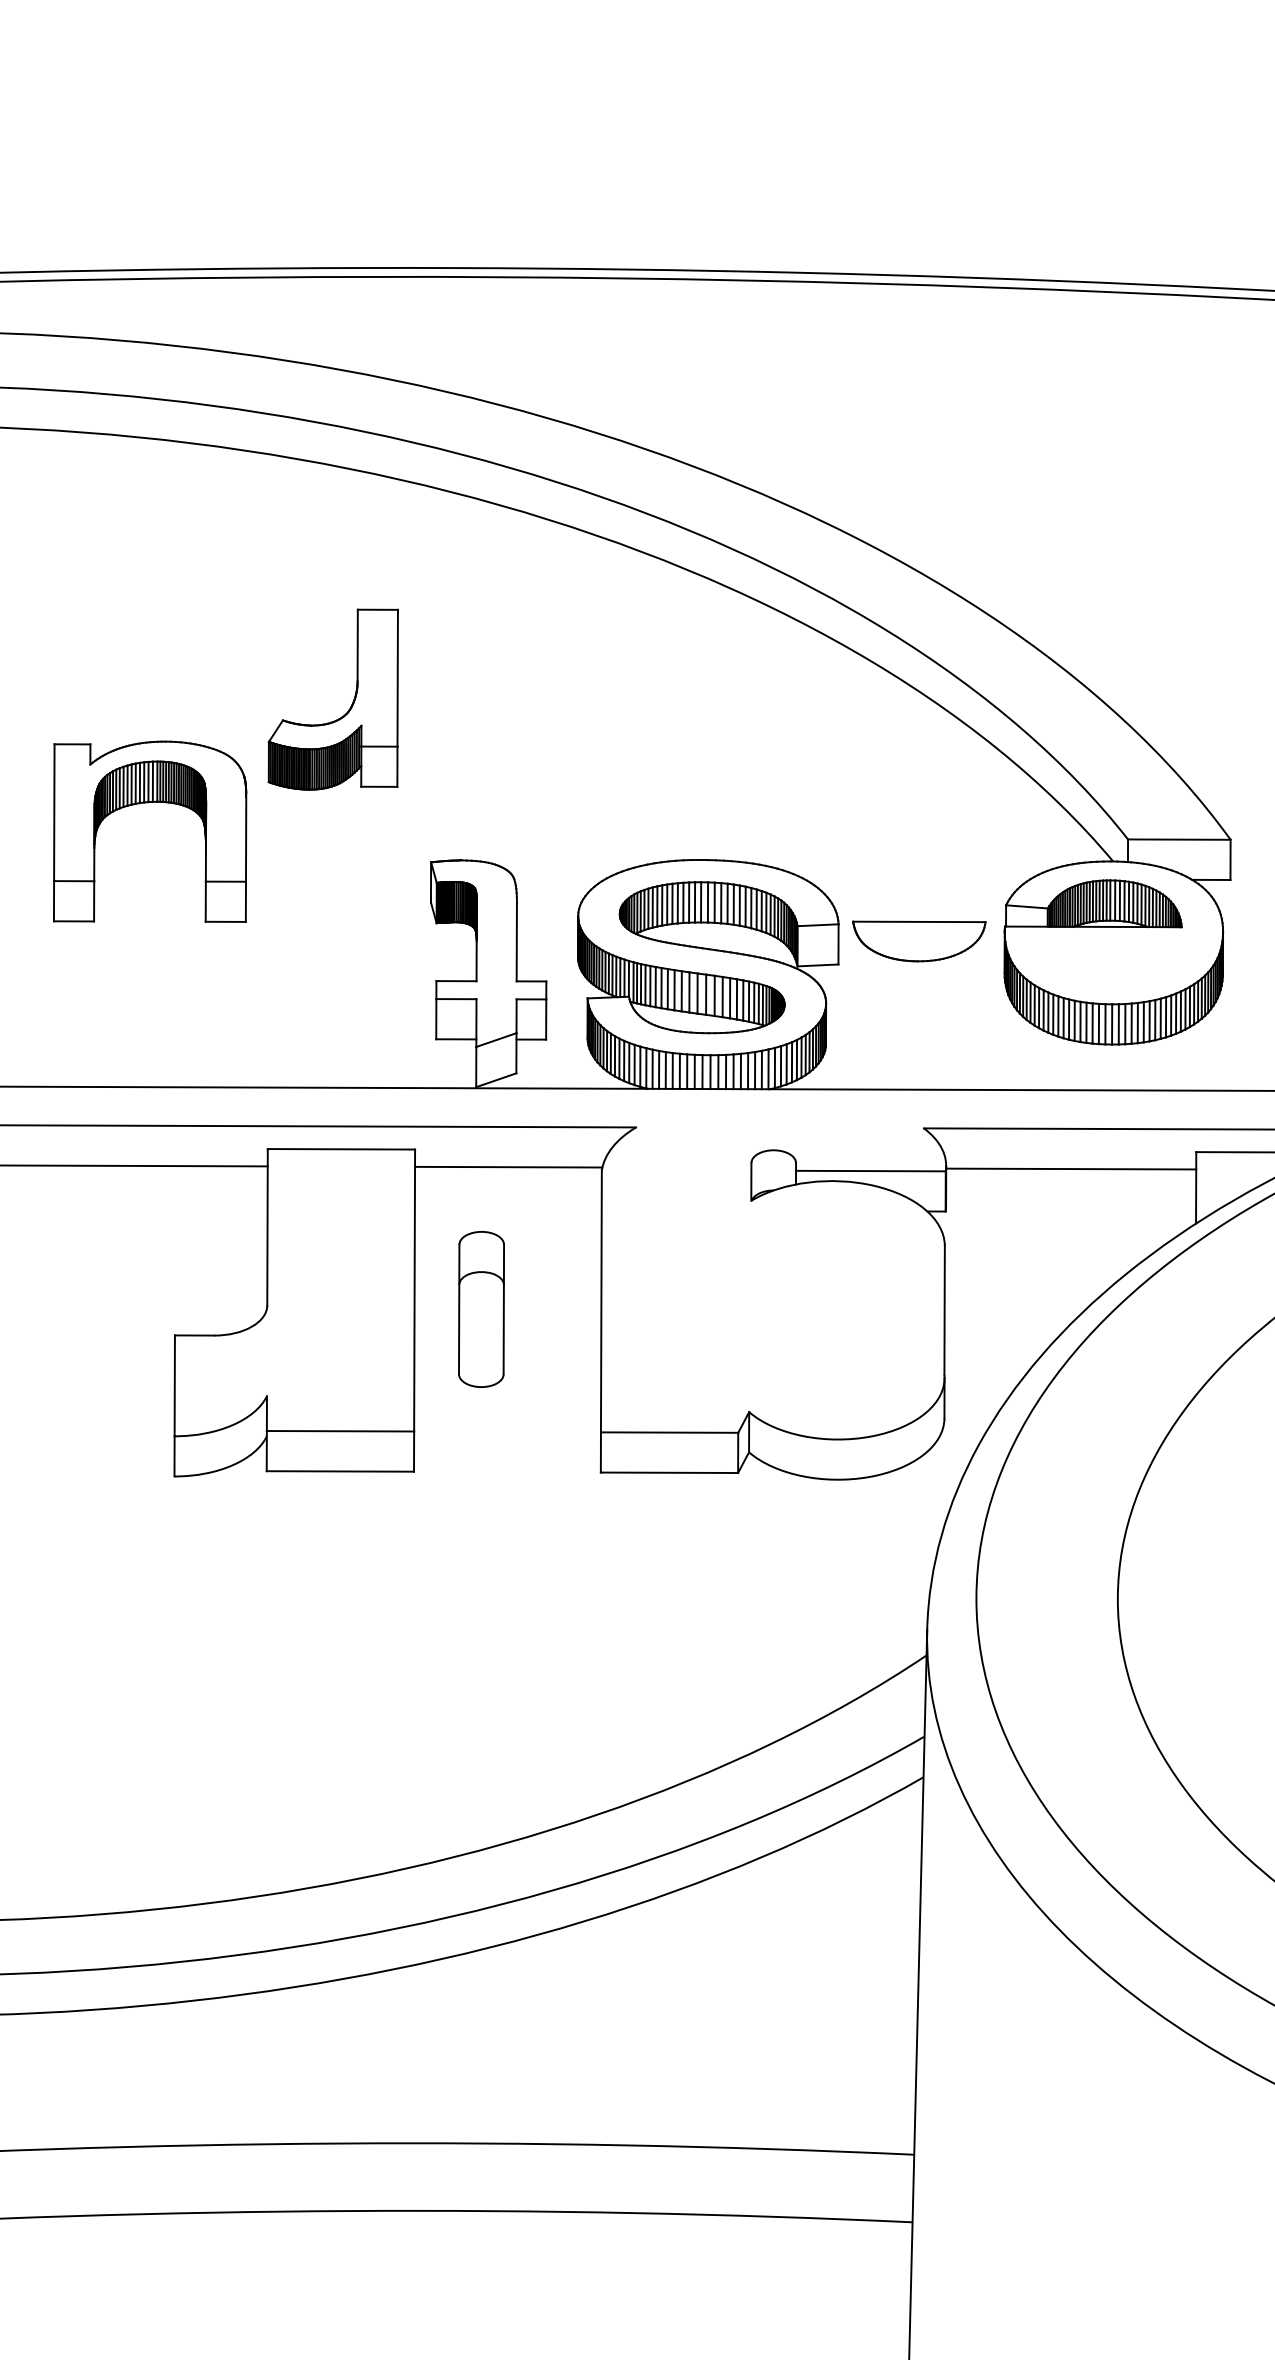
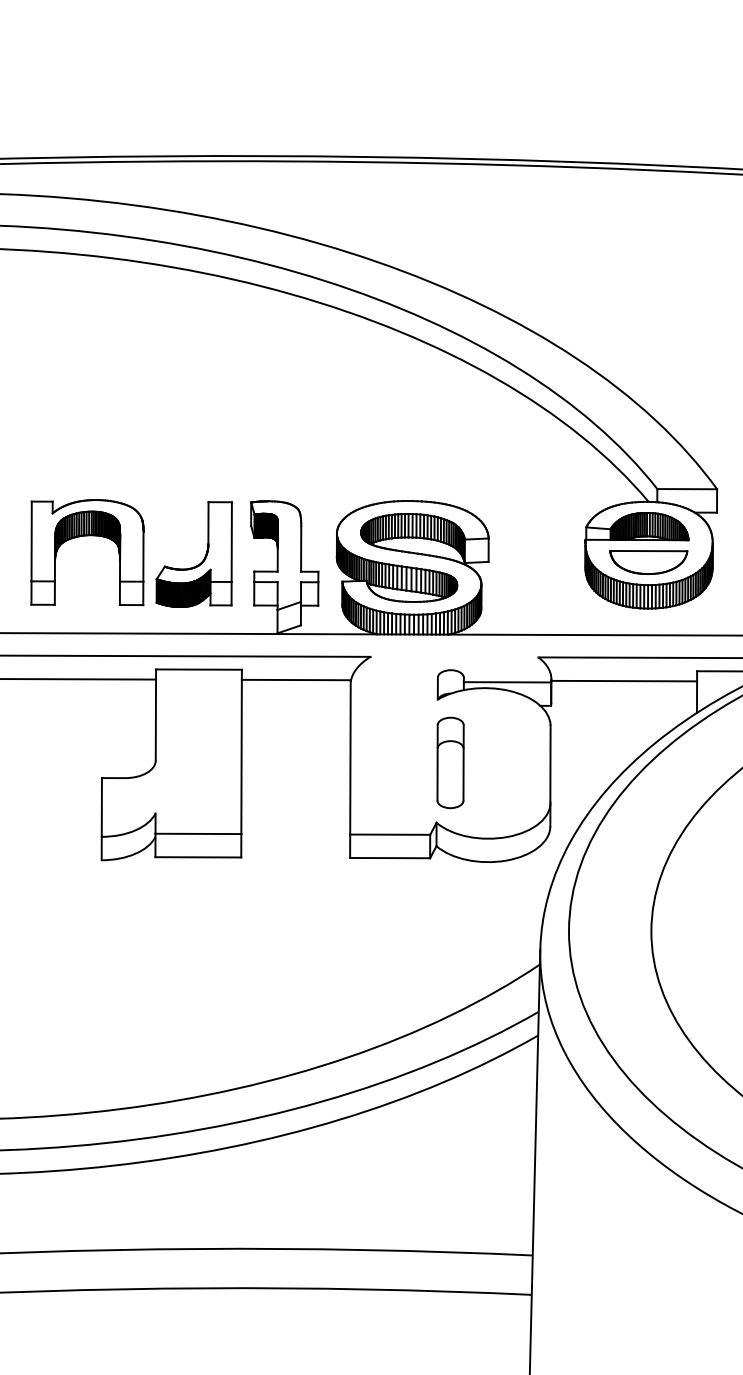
part: (345, 711) -> (201, 561), moved
part: (150, 804) -> (87, 536), moved
part: (918, 941) -> (648, 562), moved
part: (481, 1308) -> (450, 762), moved

